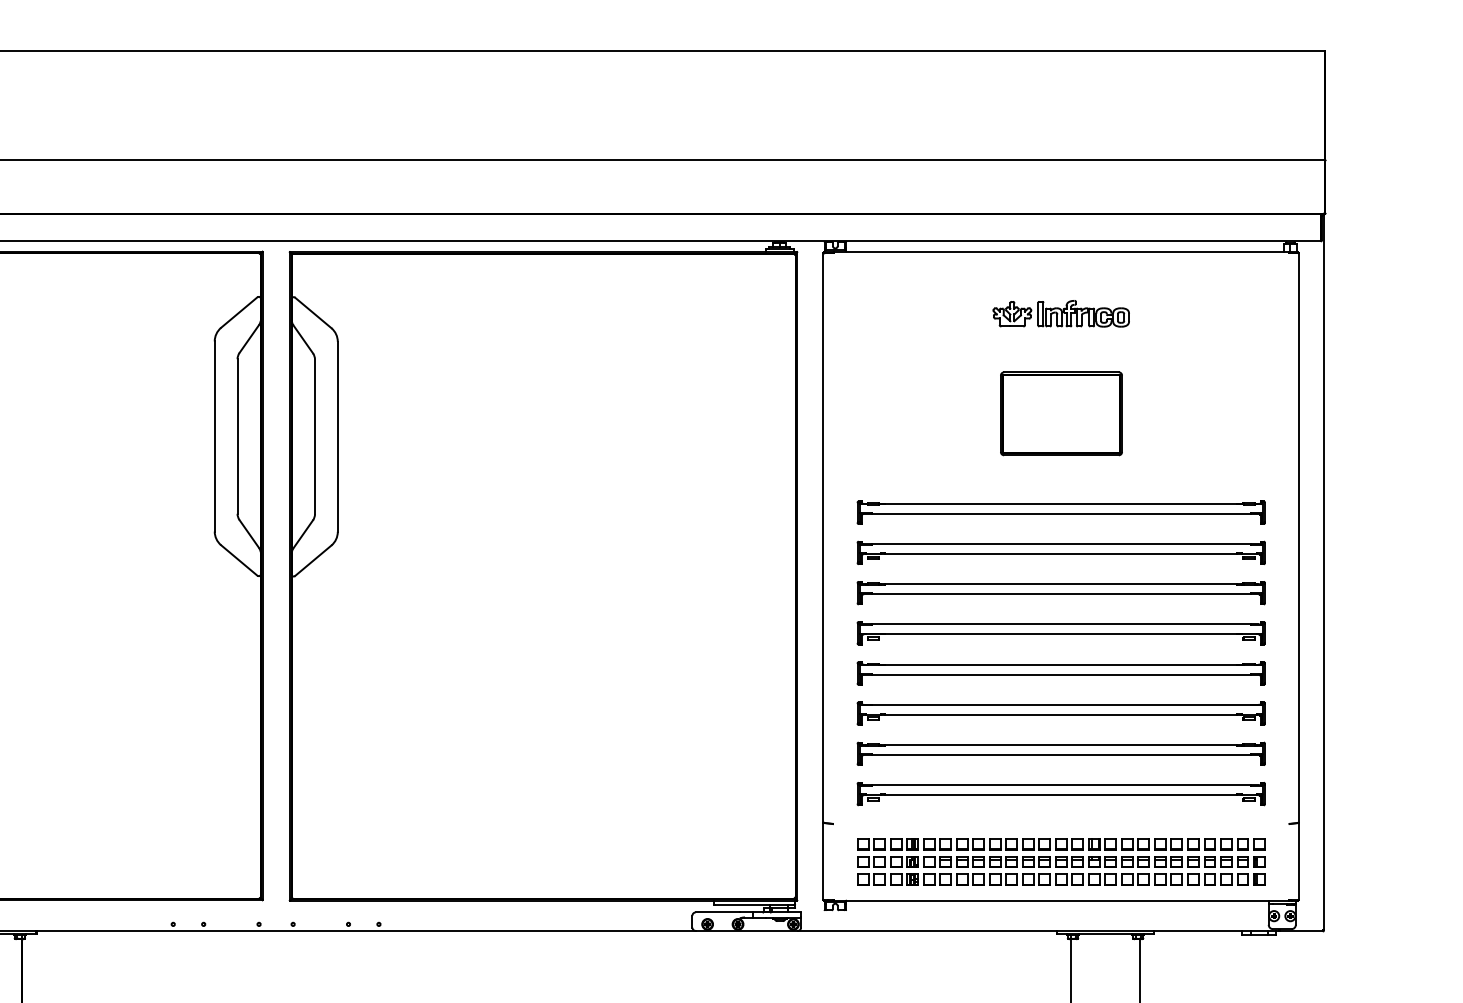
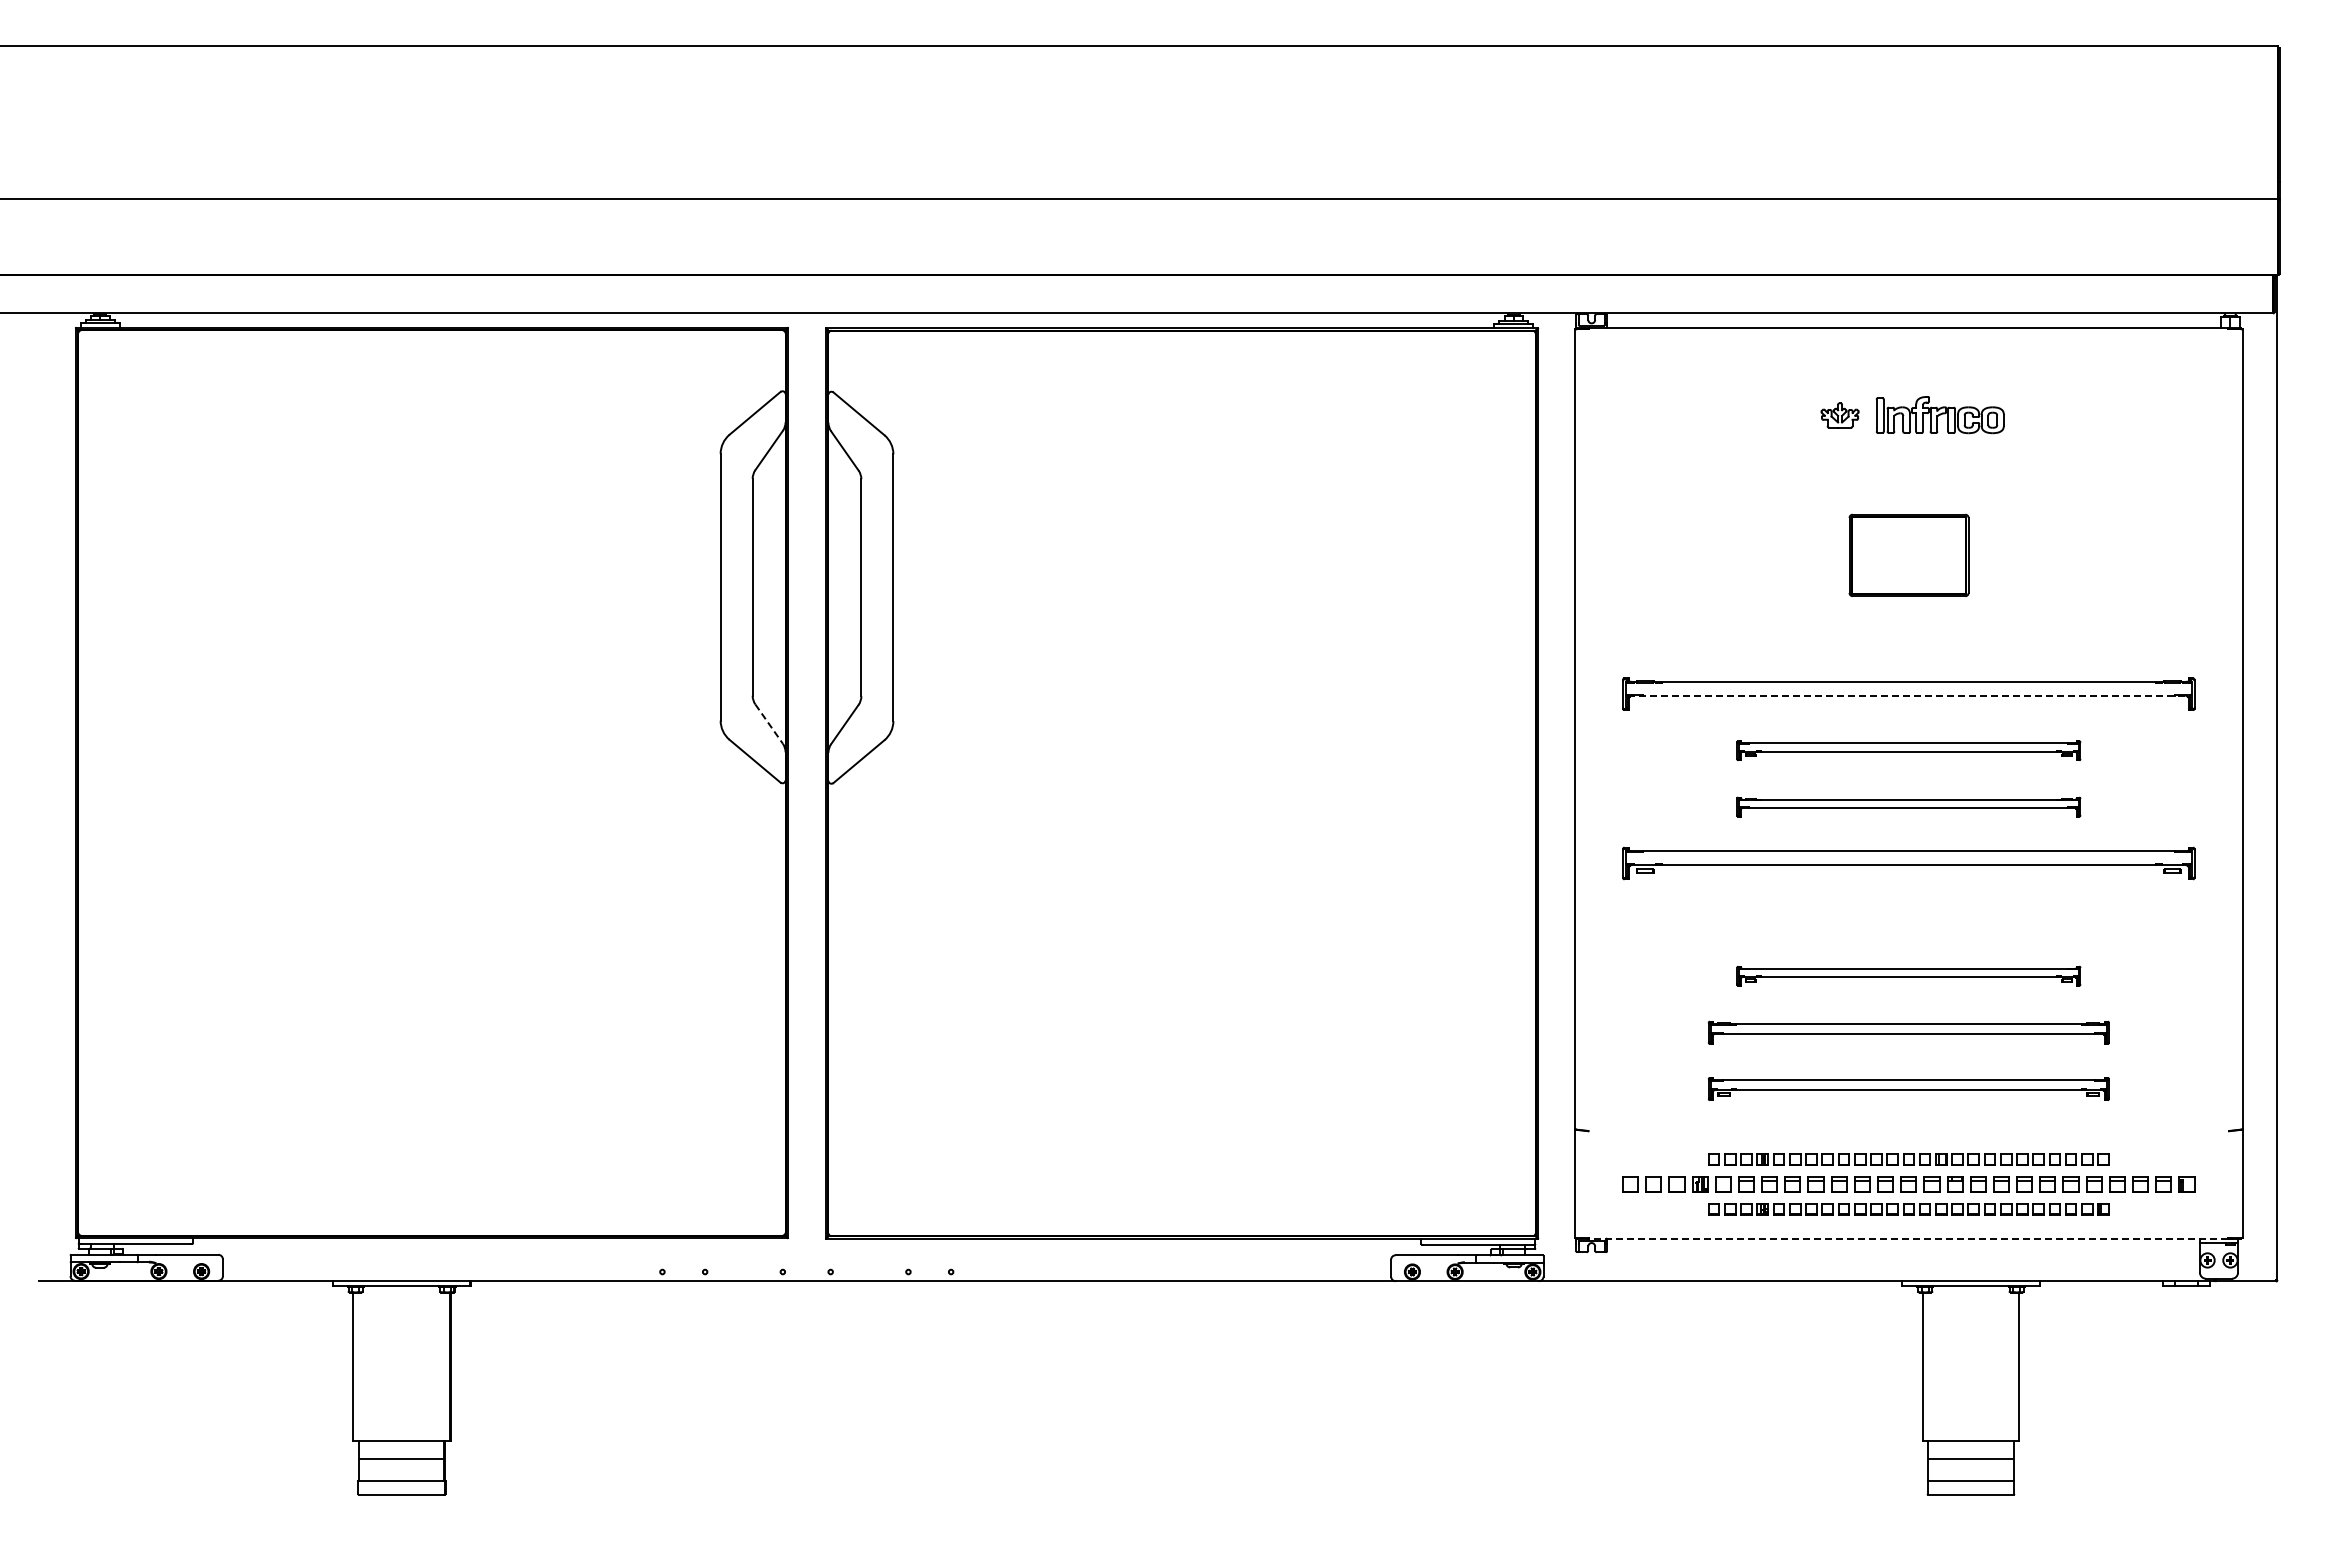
part: (1011, 314) -> (1839, 415), size x0.7
part: (1061, 413) -> (1908, 555), size x0.7
line: (1061, 513) -> (1908, 695), solid -> dashed
line: (249, 534) -> (769, 724), solid -> dashed
part: (1061, 552) -> (1908, 750), size x0.6
part: (1061, 592) -> (1908, 806), size x0.6
part: (1061, 673) -> (1908, 919), removed
part: (1061, 713) -> (1908, 975), size x0.6
part: (1061, 753) -> (1908, 1032), size x0.7
part: (1061, 793) -> (1908, 1088), size x0.7
part: (1061, 844) -> (1908, 1159), size x0.7
part: (1061, 879) -> (1908, 1209), size x0.7
line: (1061, 900) -> (1908, 1238), solid -> dashed

